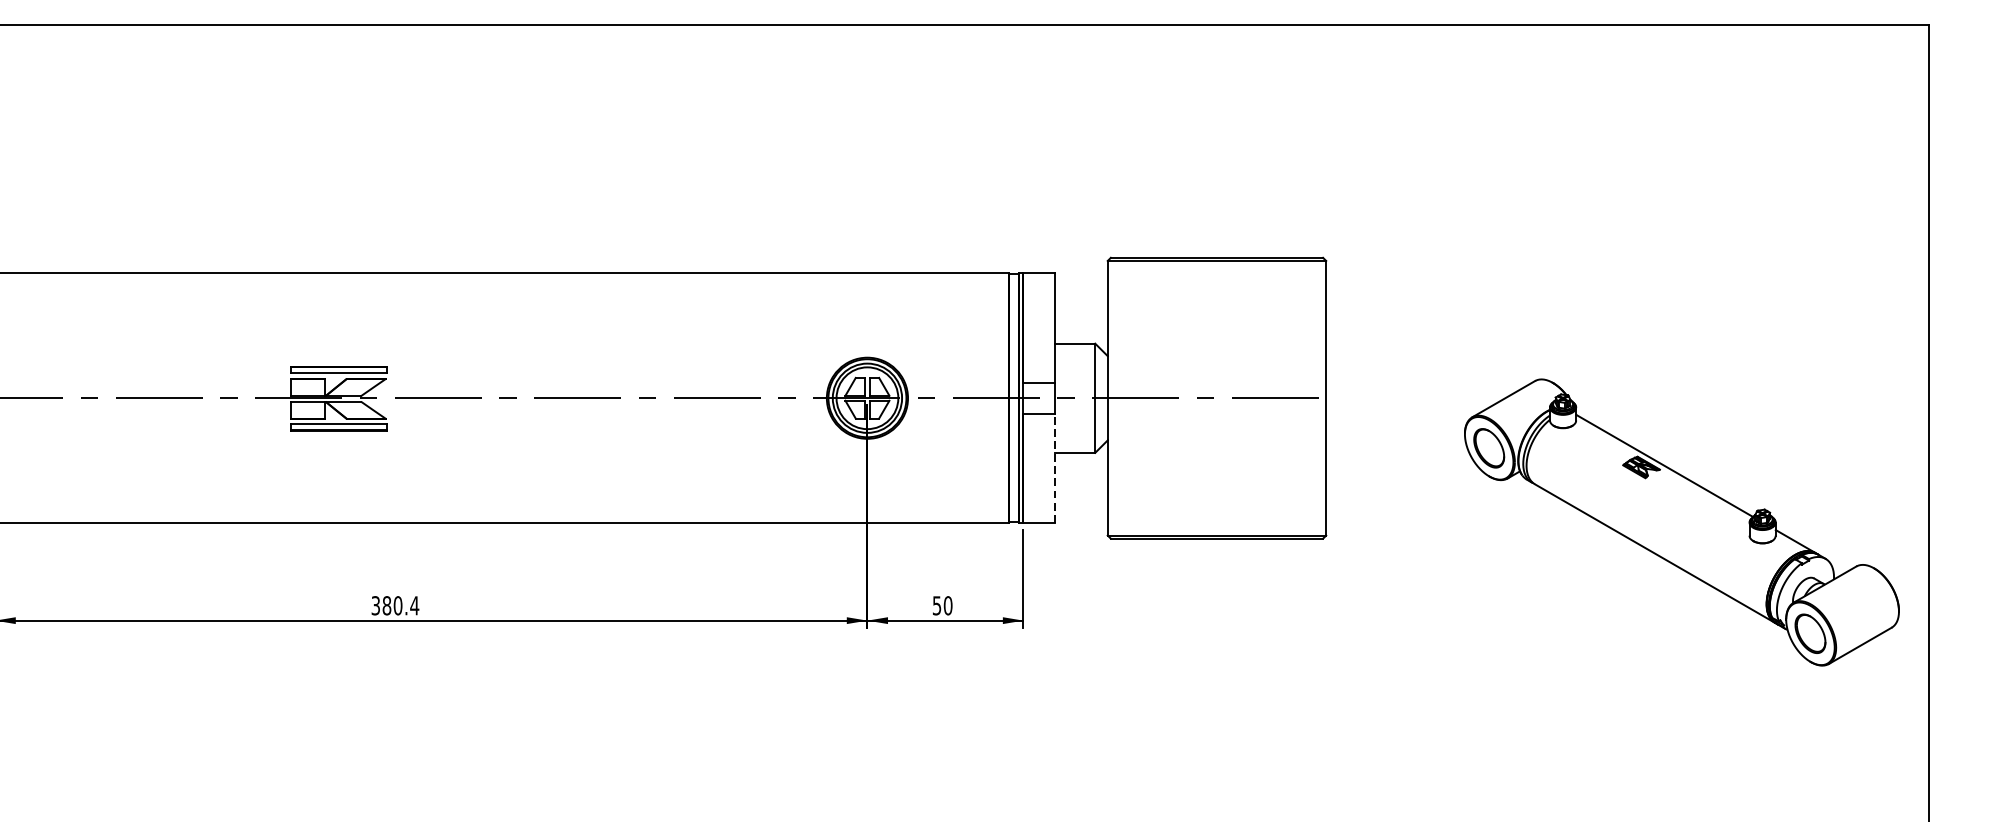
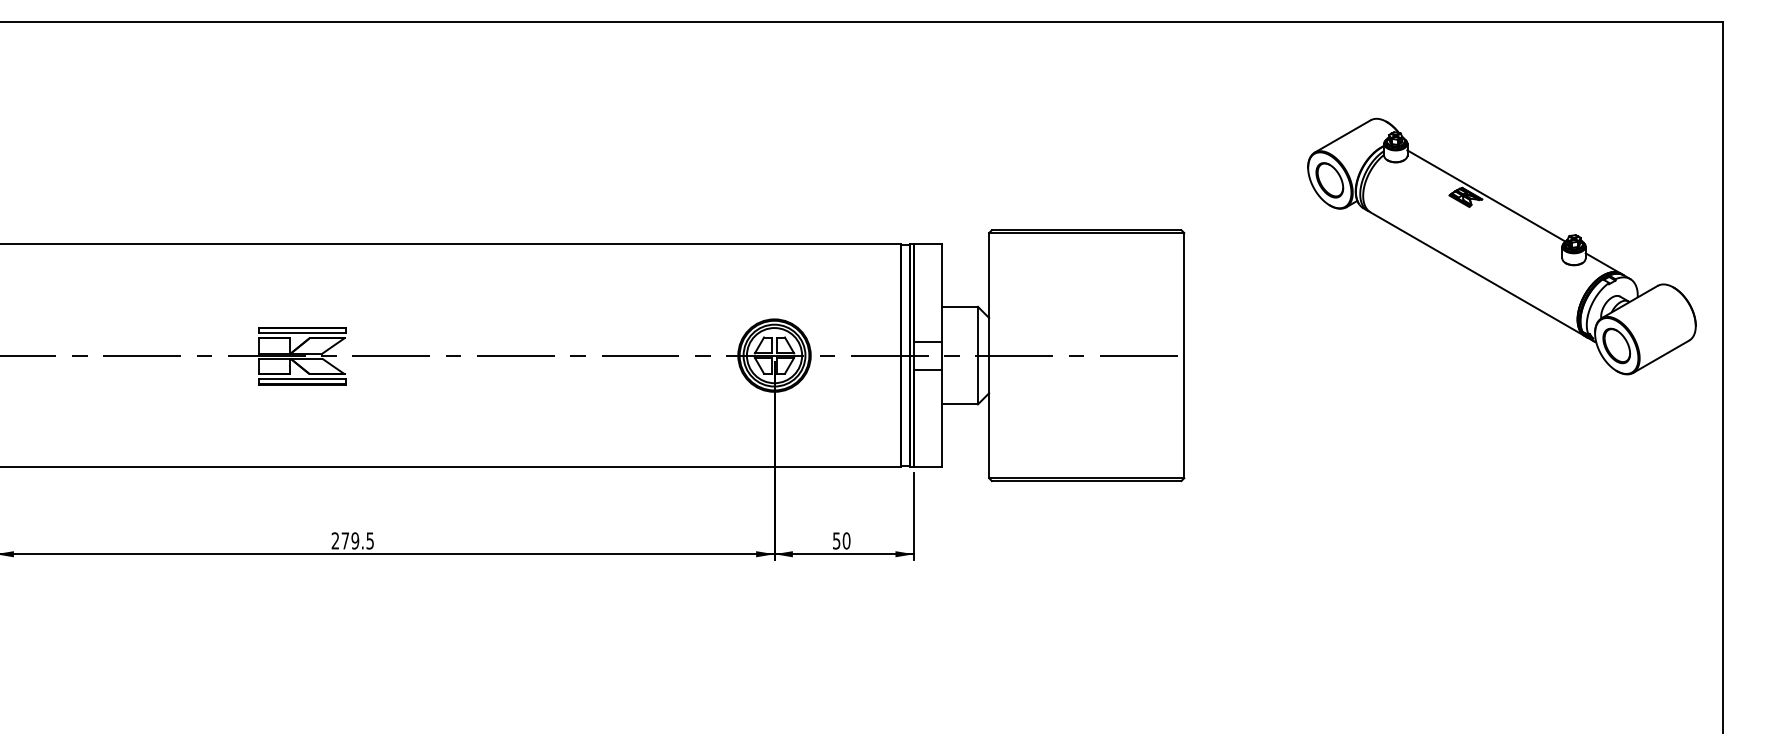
line: (1054, 468) -> (941, 418), dashed -> solid
part: (1681, 522) -> (1501, 246), moved
text: (394, 605) -> (352, 540), 380.4 -> 279.5

